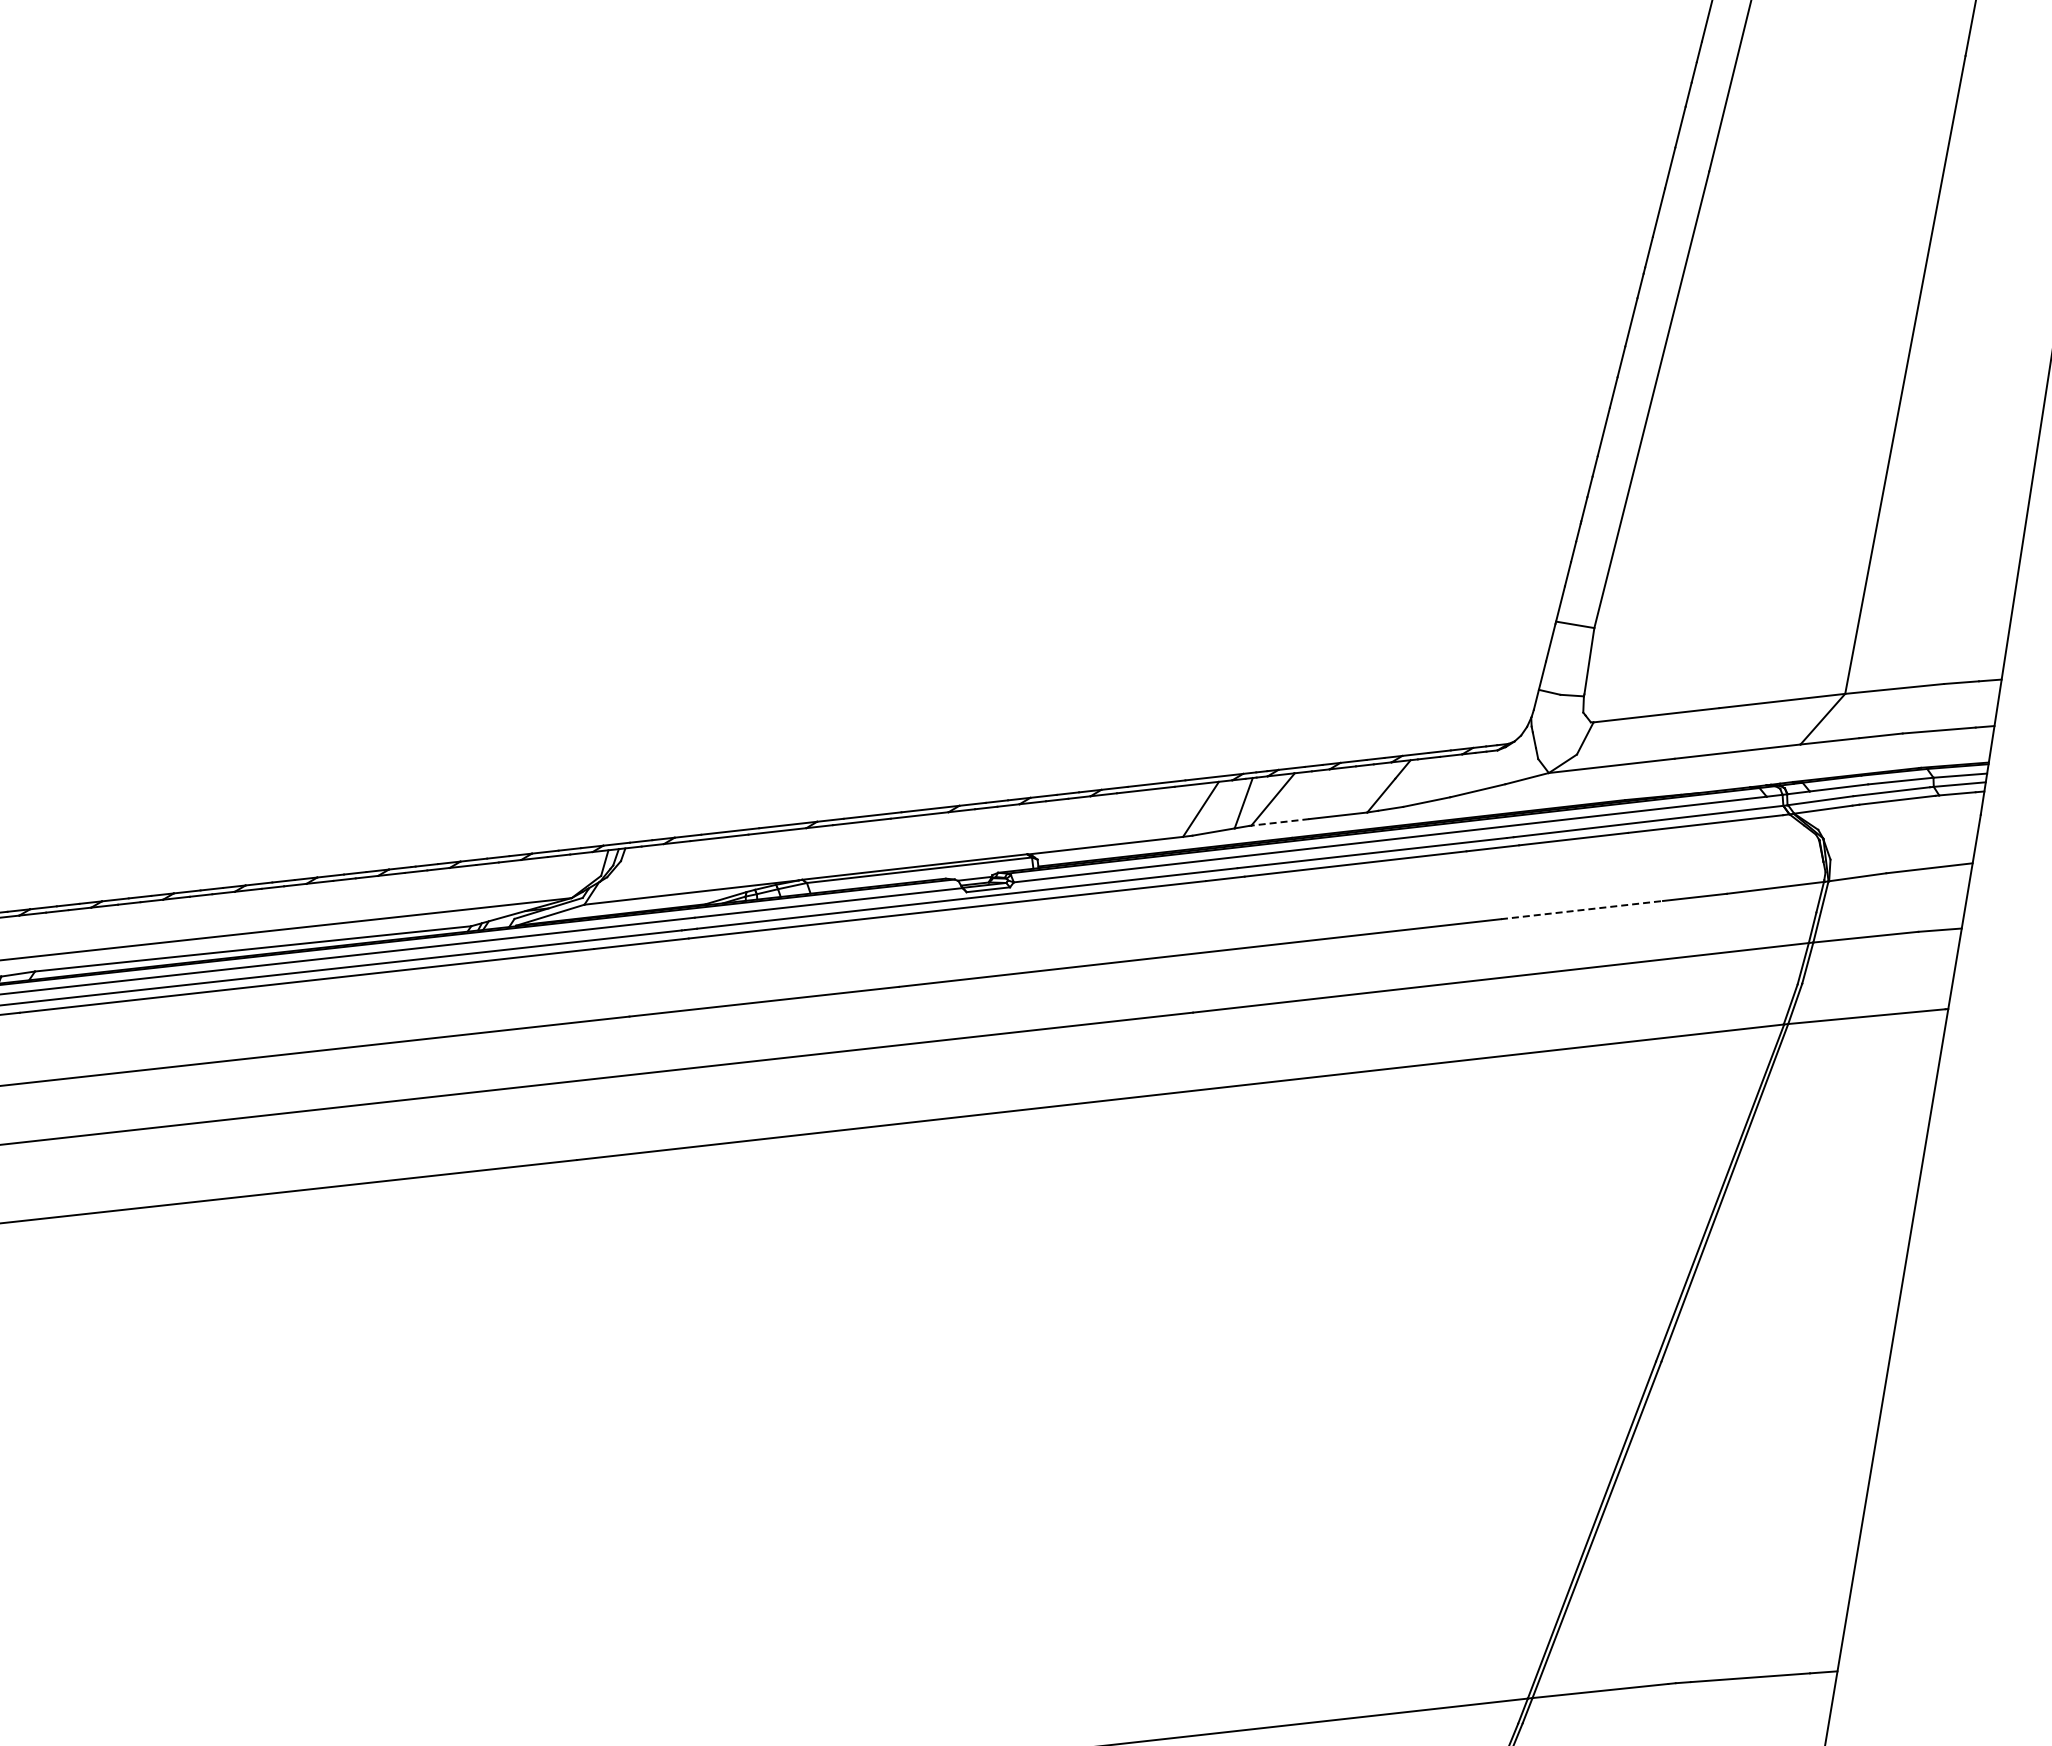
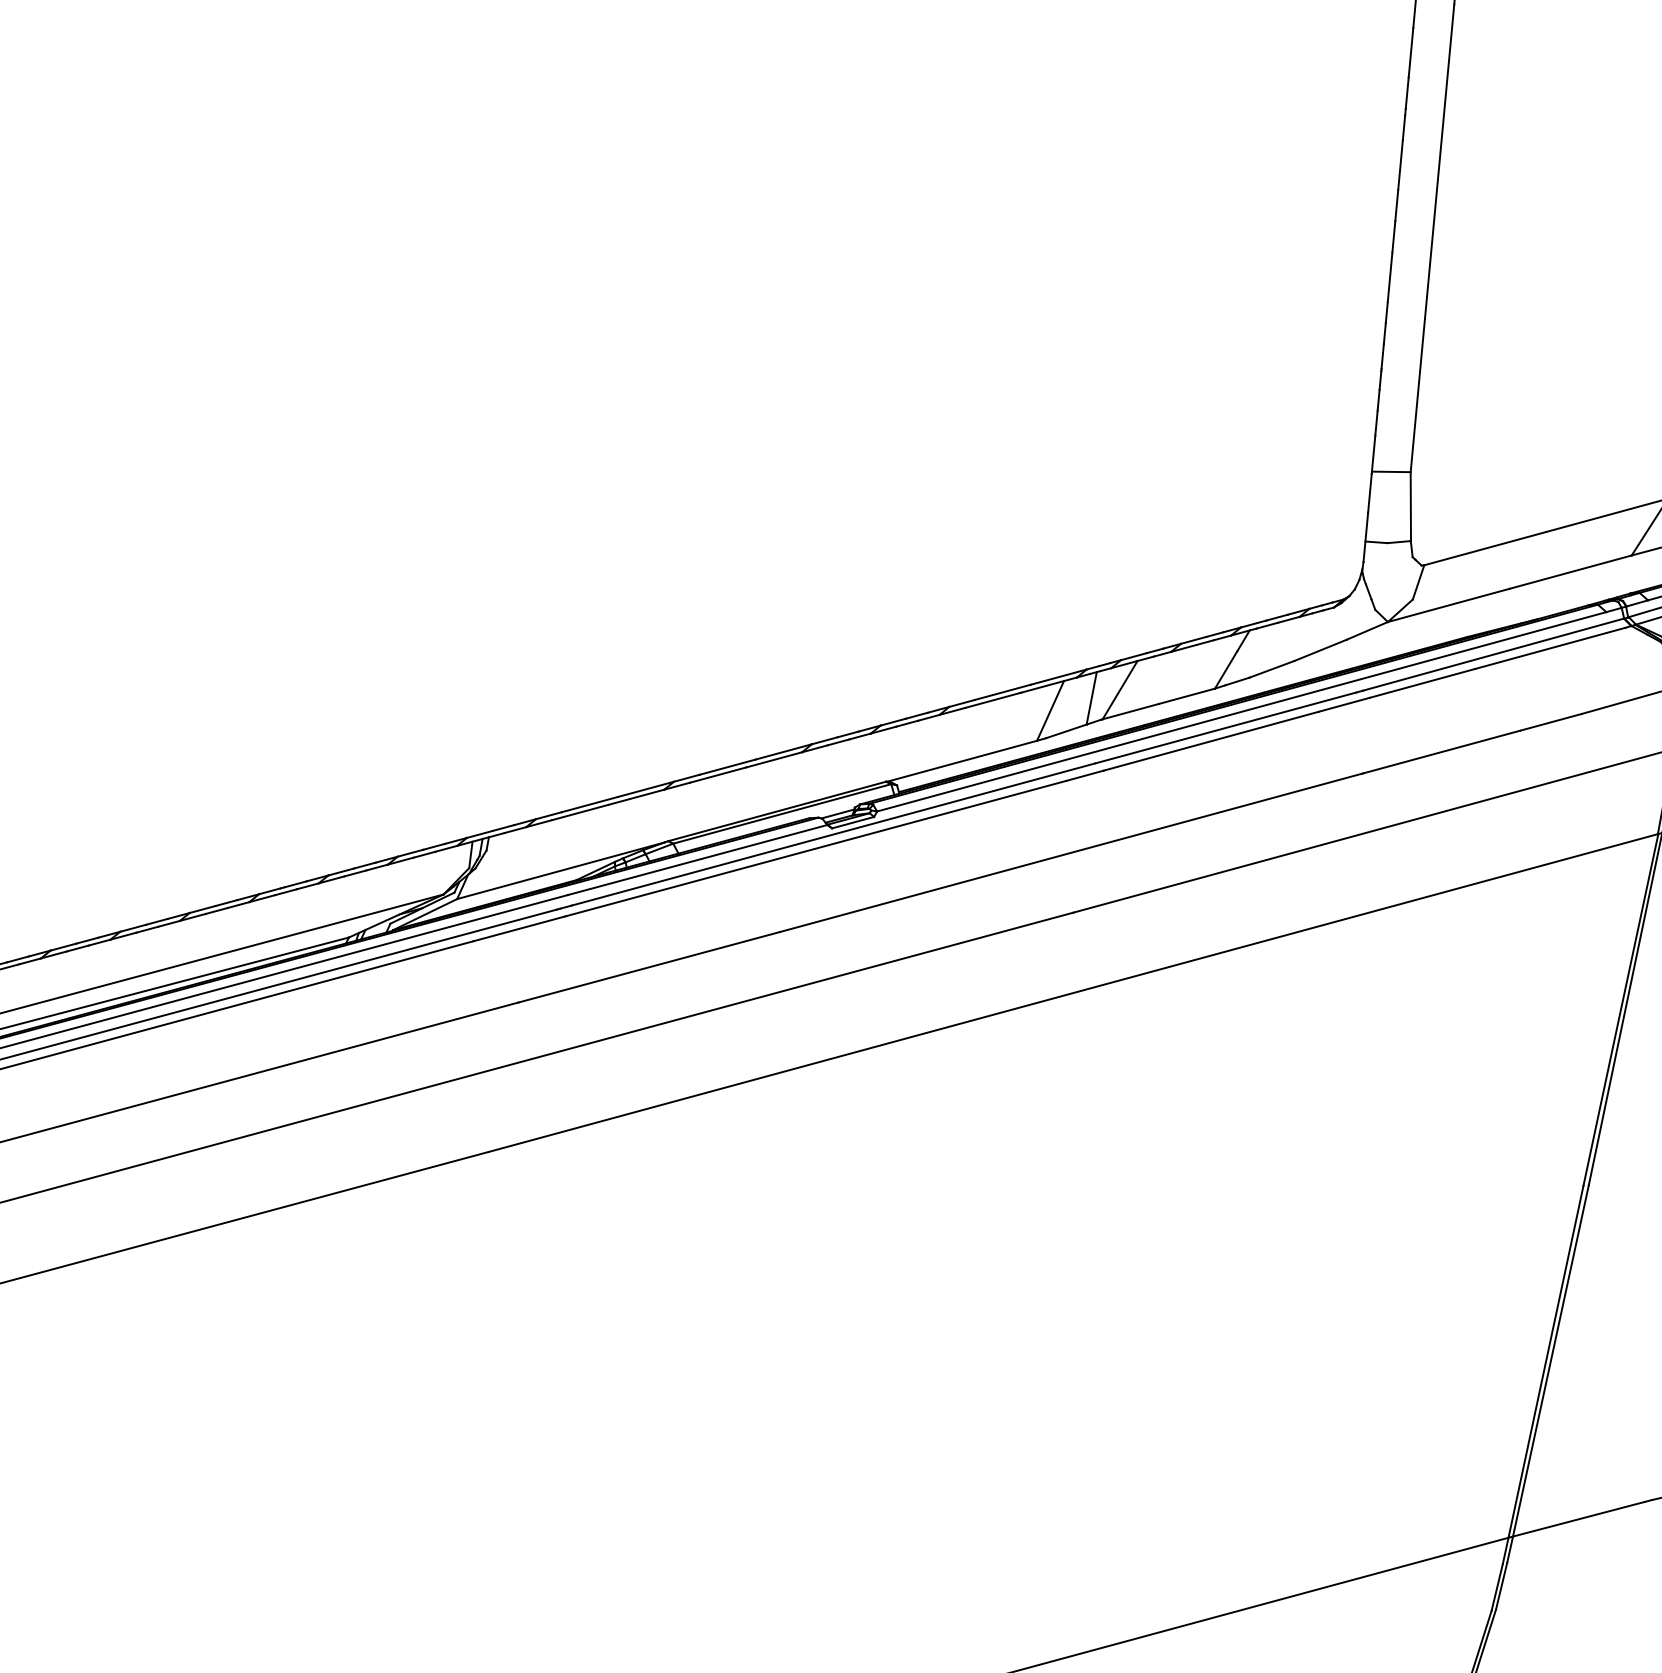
line: (1279, 822) -> (1129, 711), dashed -> solid
line: (1581, 910) -> (1441, 752), dashed -> solid

